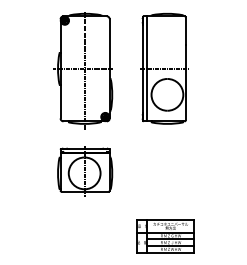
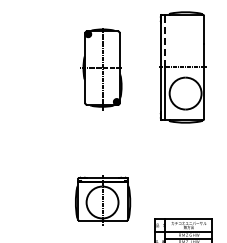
line: (147, 42) -> (165, 41), solid -> dashed
part: (83, 70) -> (101, 69), size x0.7
part: (85, 171) -> (103, 200), moved

